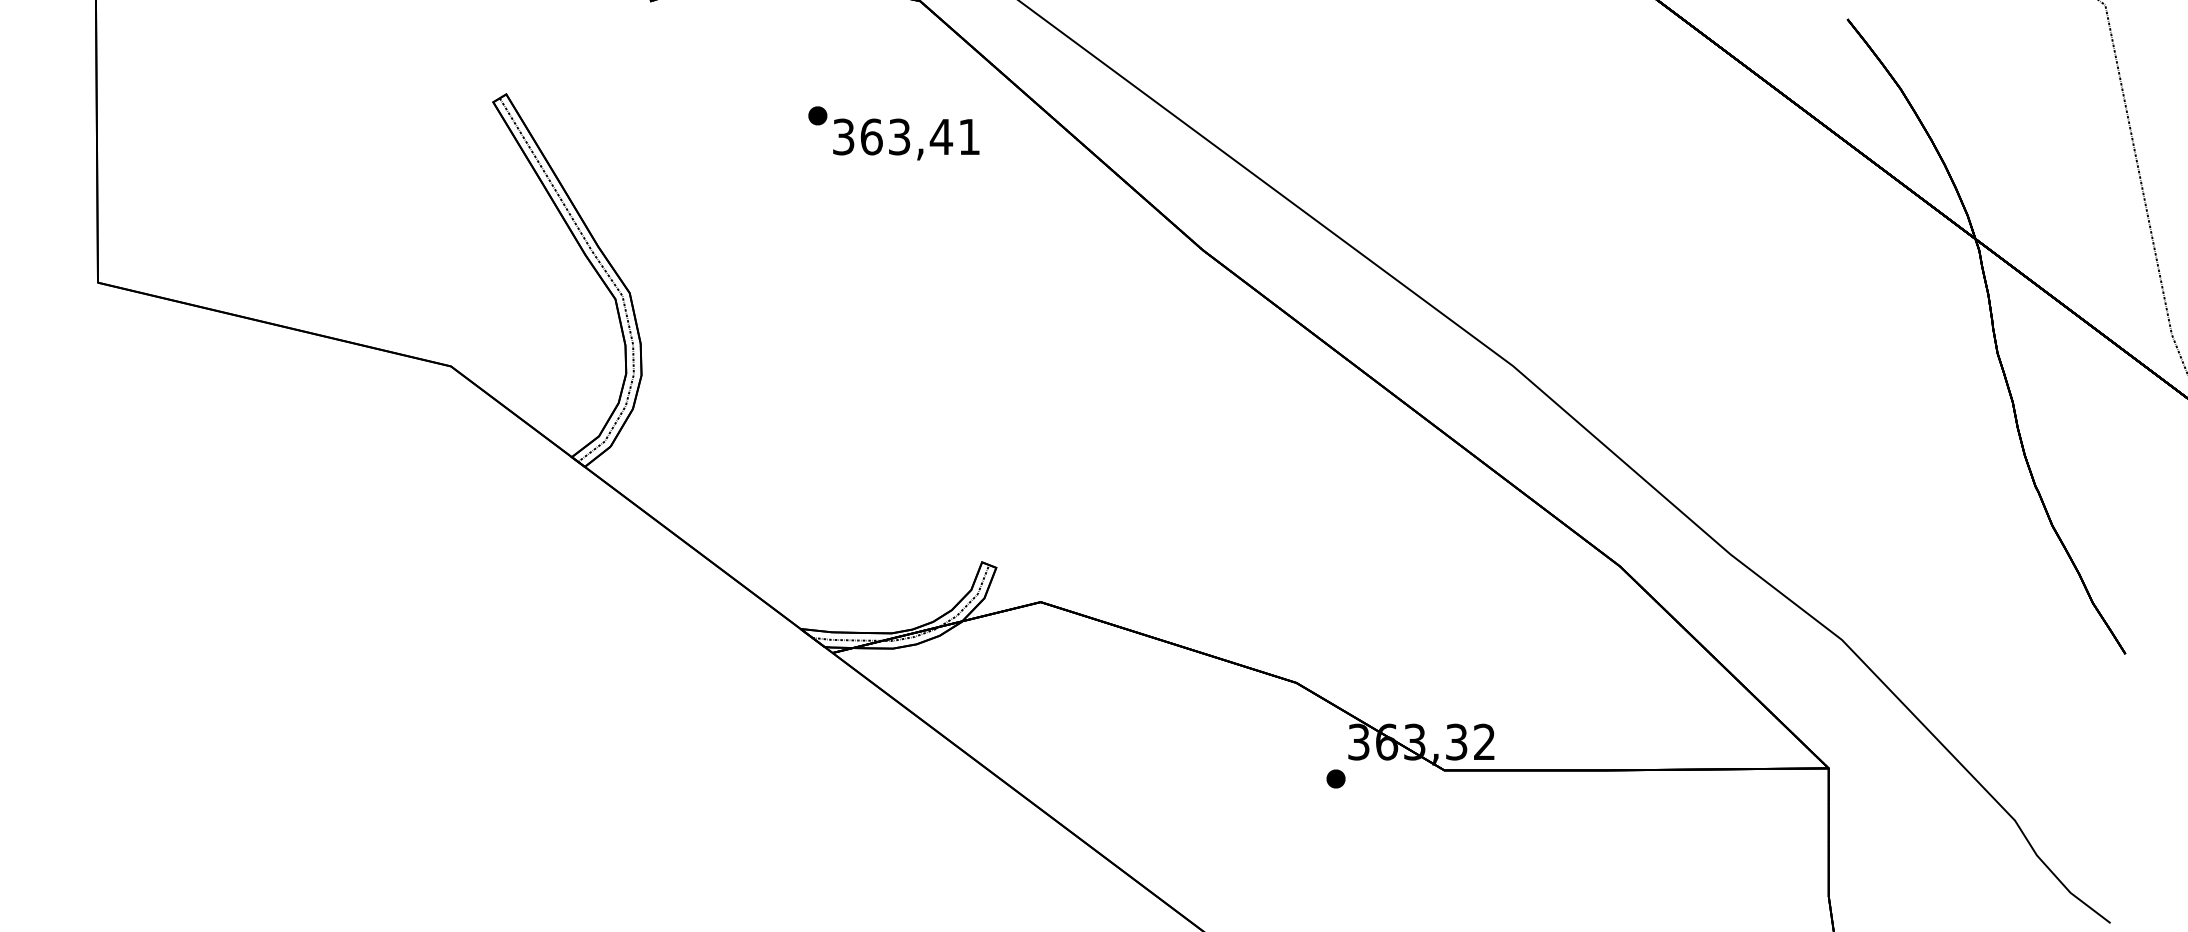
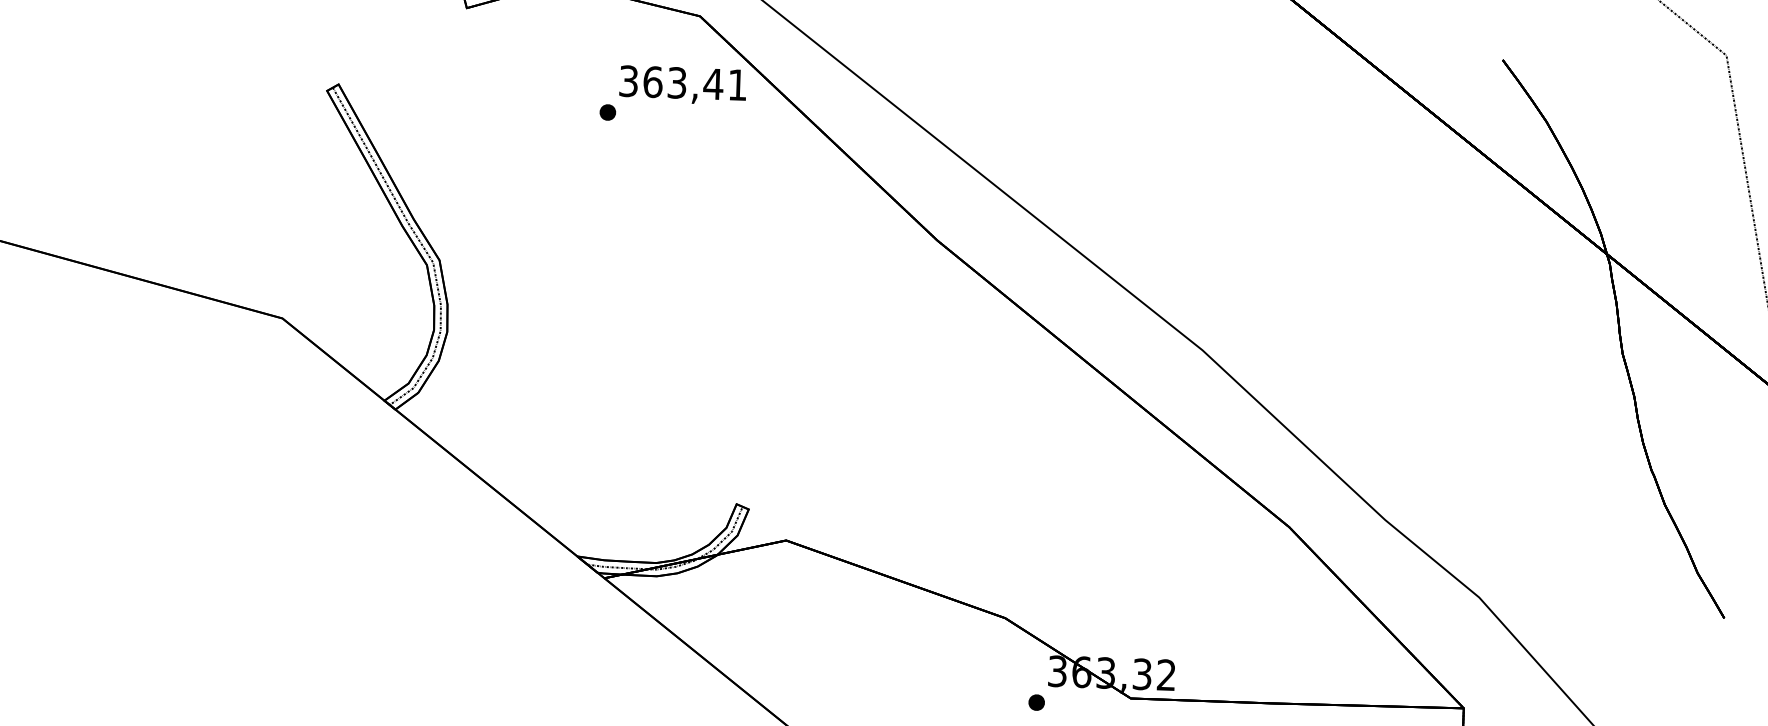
text: (906, 139) -> (683, 85), moved

